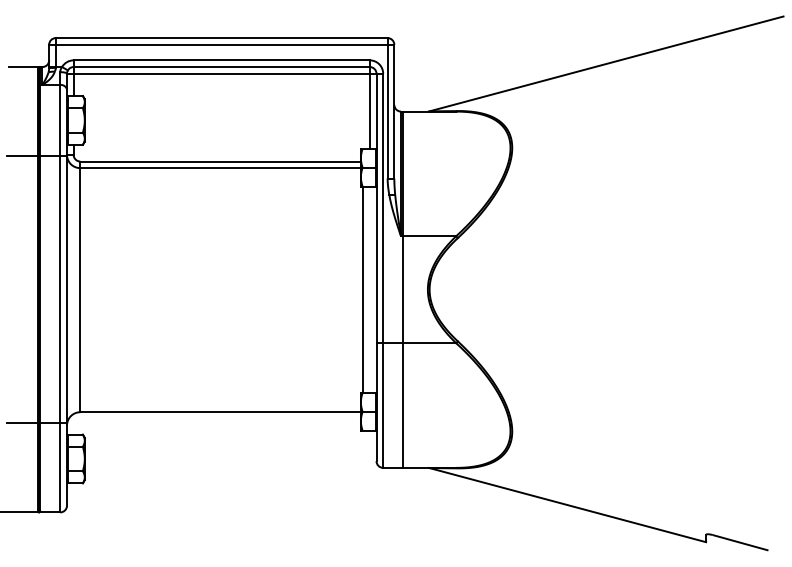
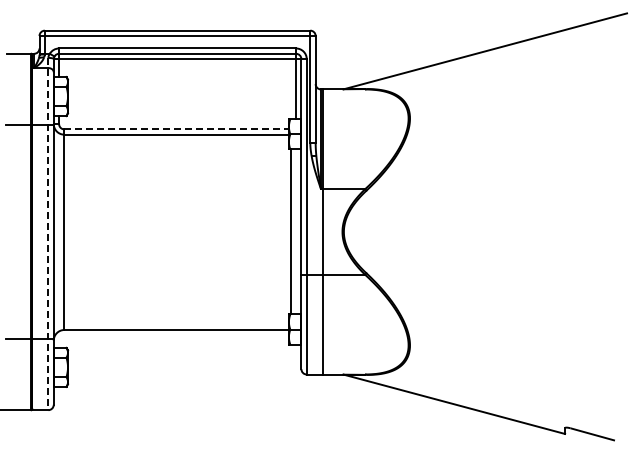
line: (221, 161) -> (177, 129), solid -> dashed
line: (60, 292) -> (48, 234), solid -> dashed

